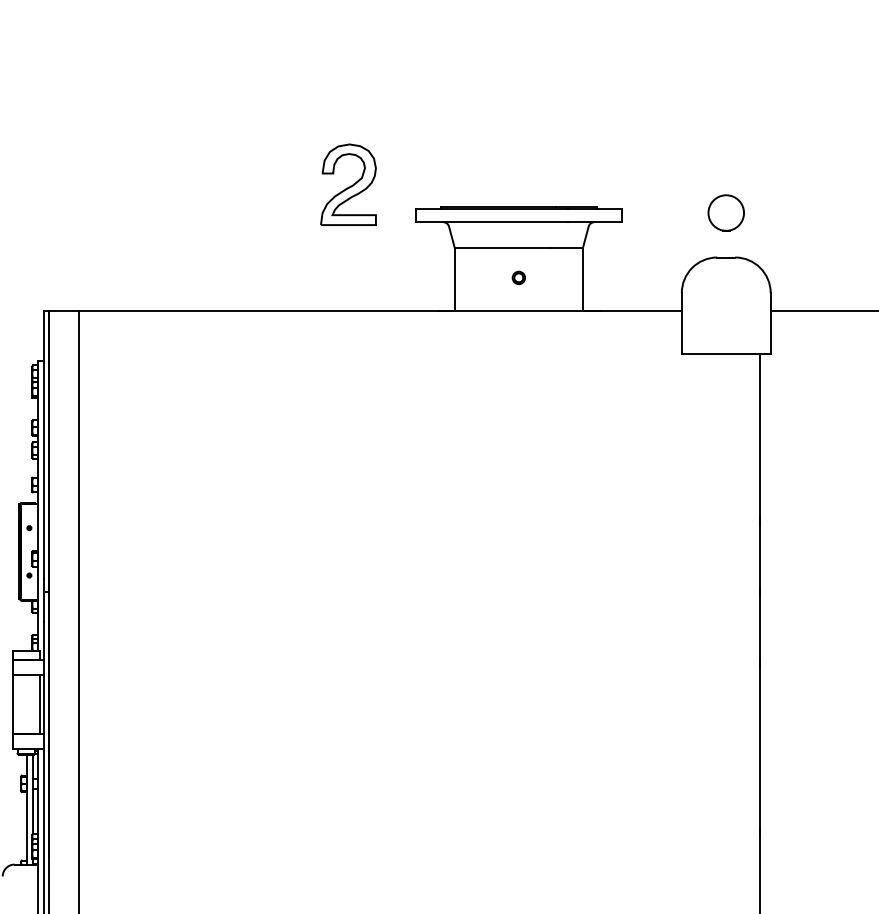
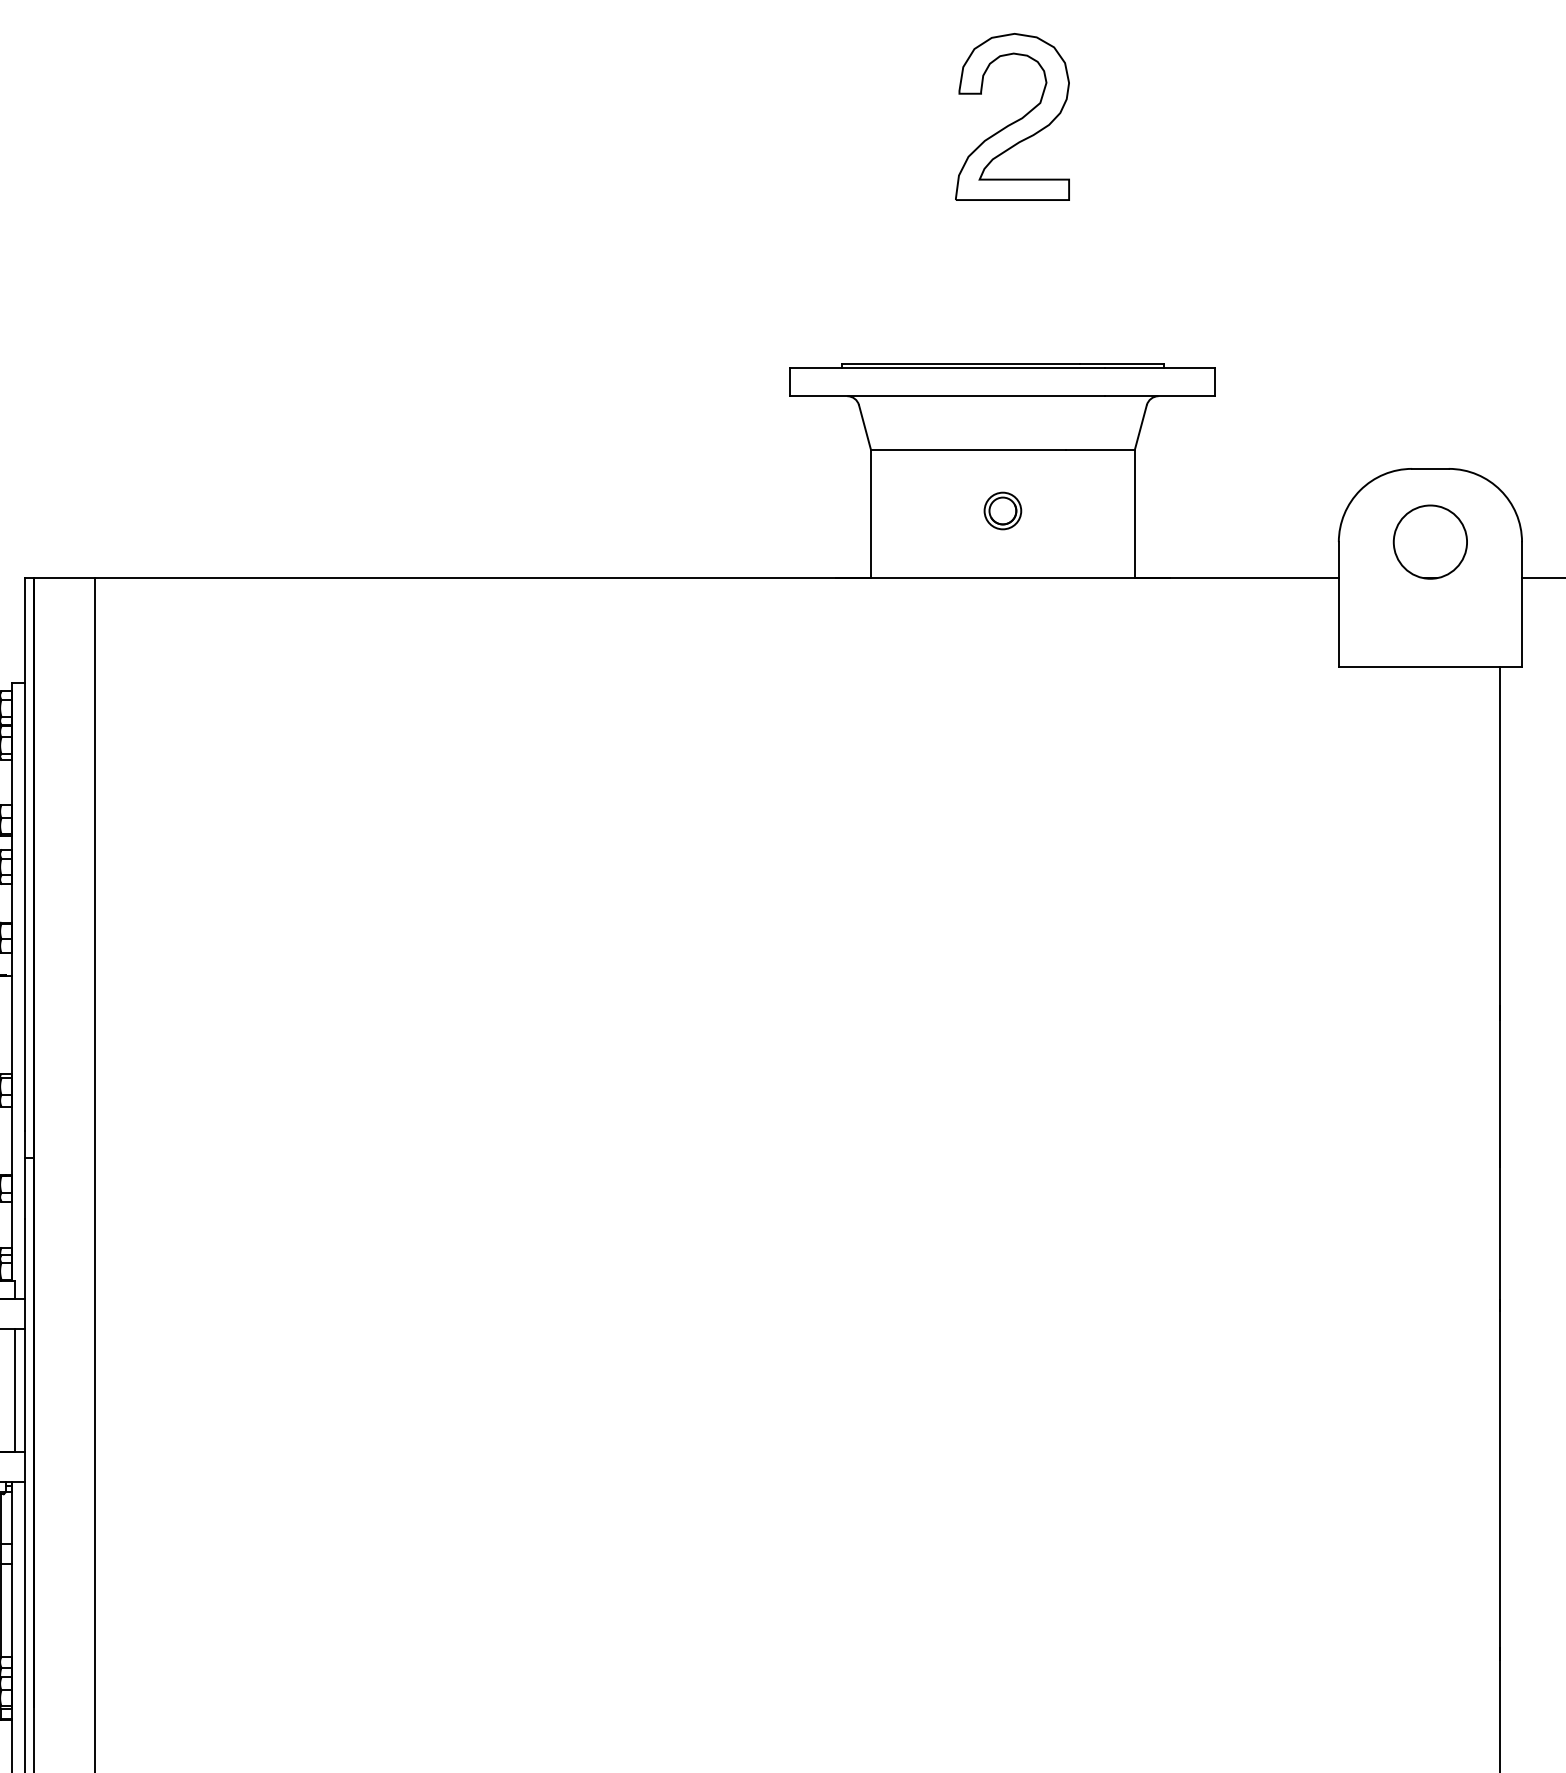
part: (348, 184) -> (1012, 116), moved
circle: (725, 212) -> (1428, 541), moved
part: (518, 277) -> (1002, 510), size x1.43

